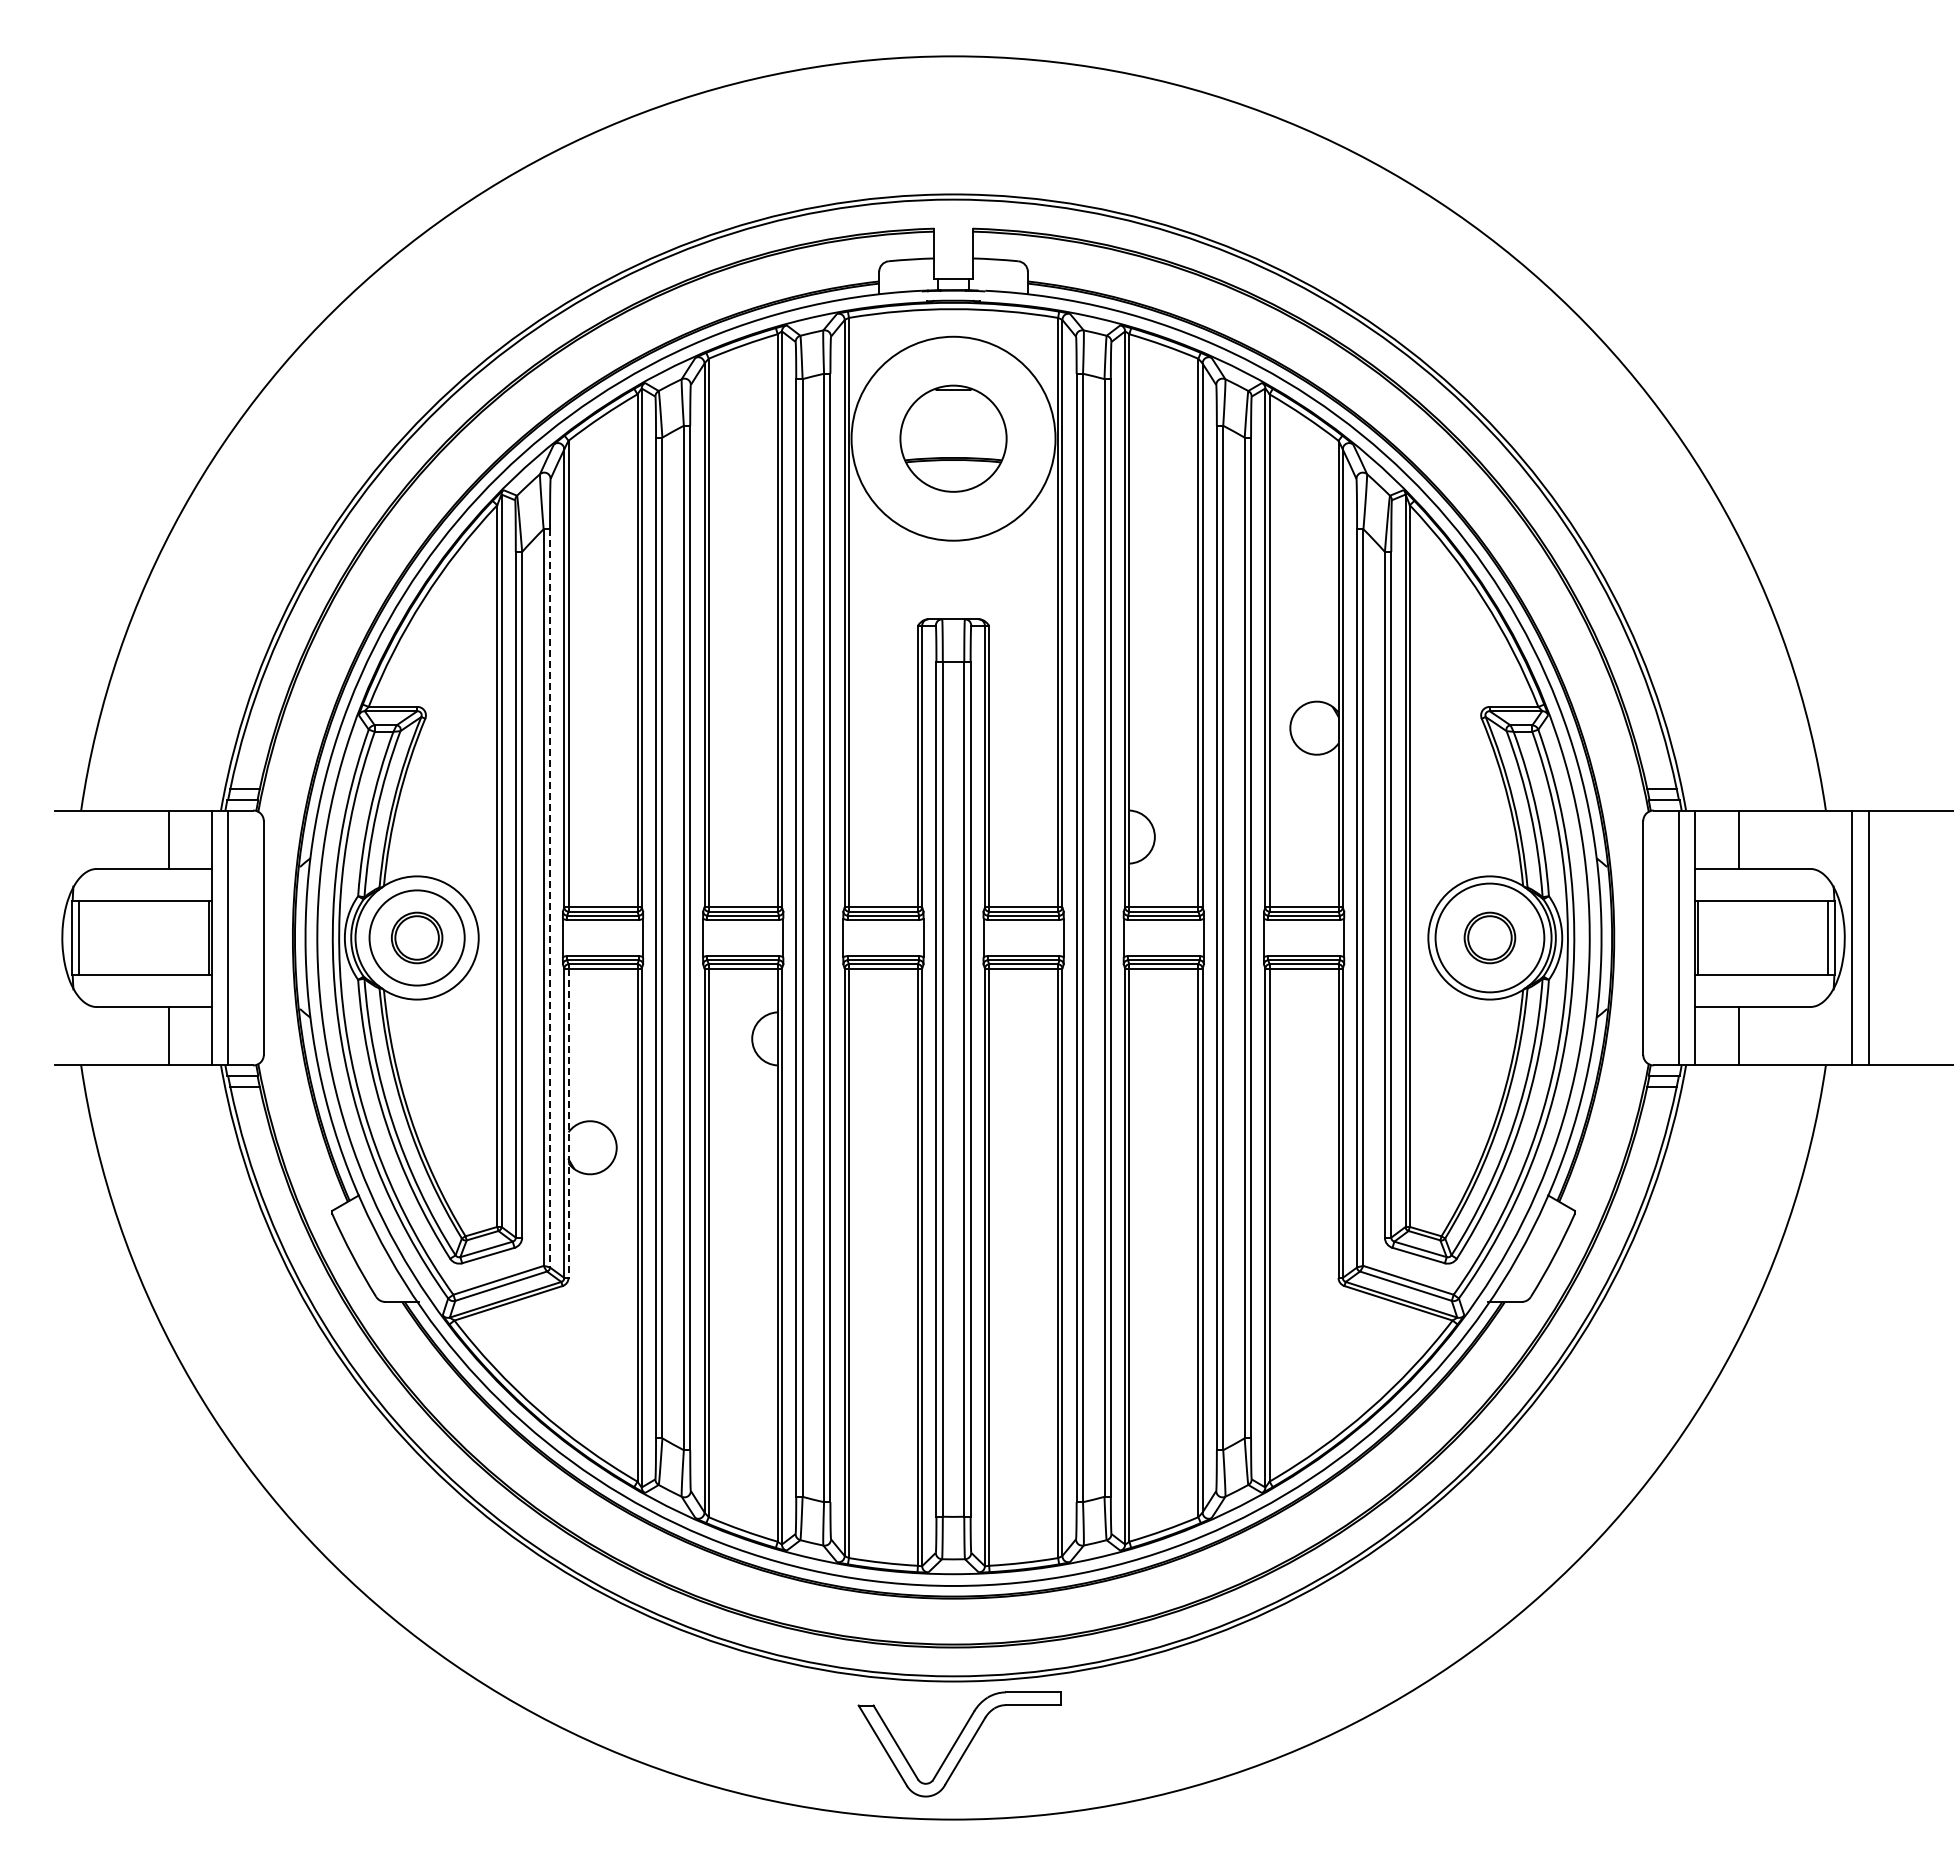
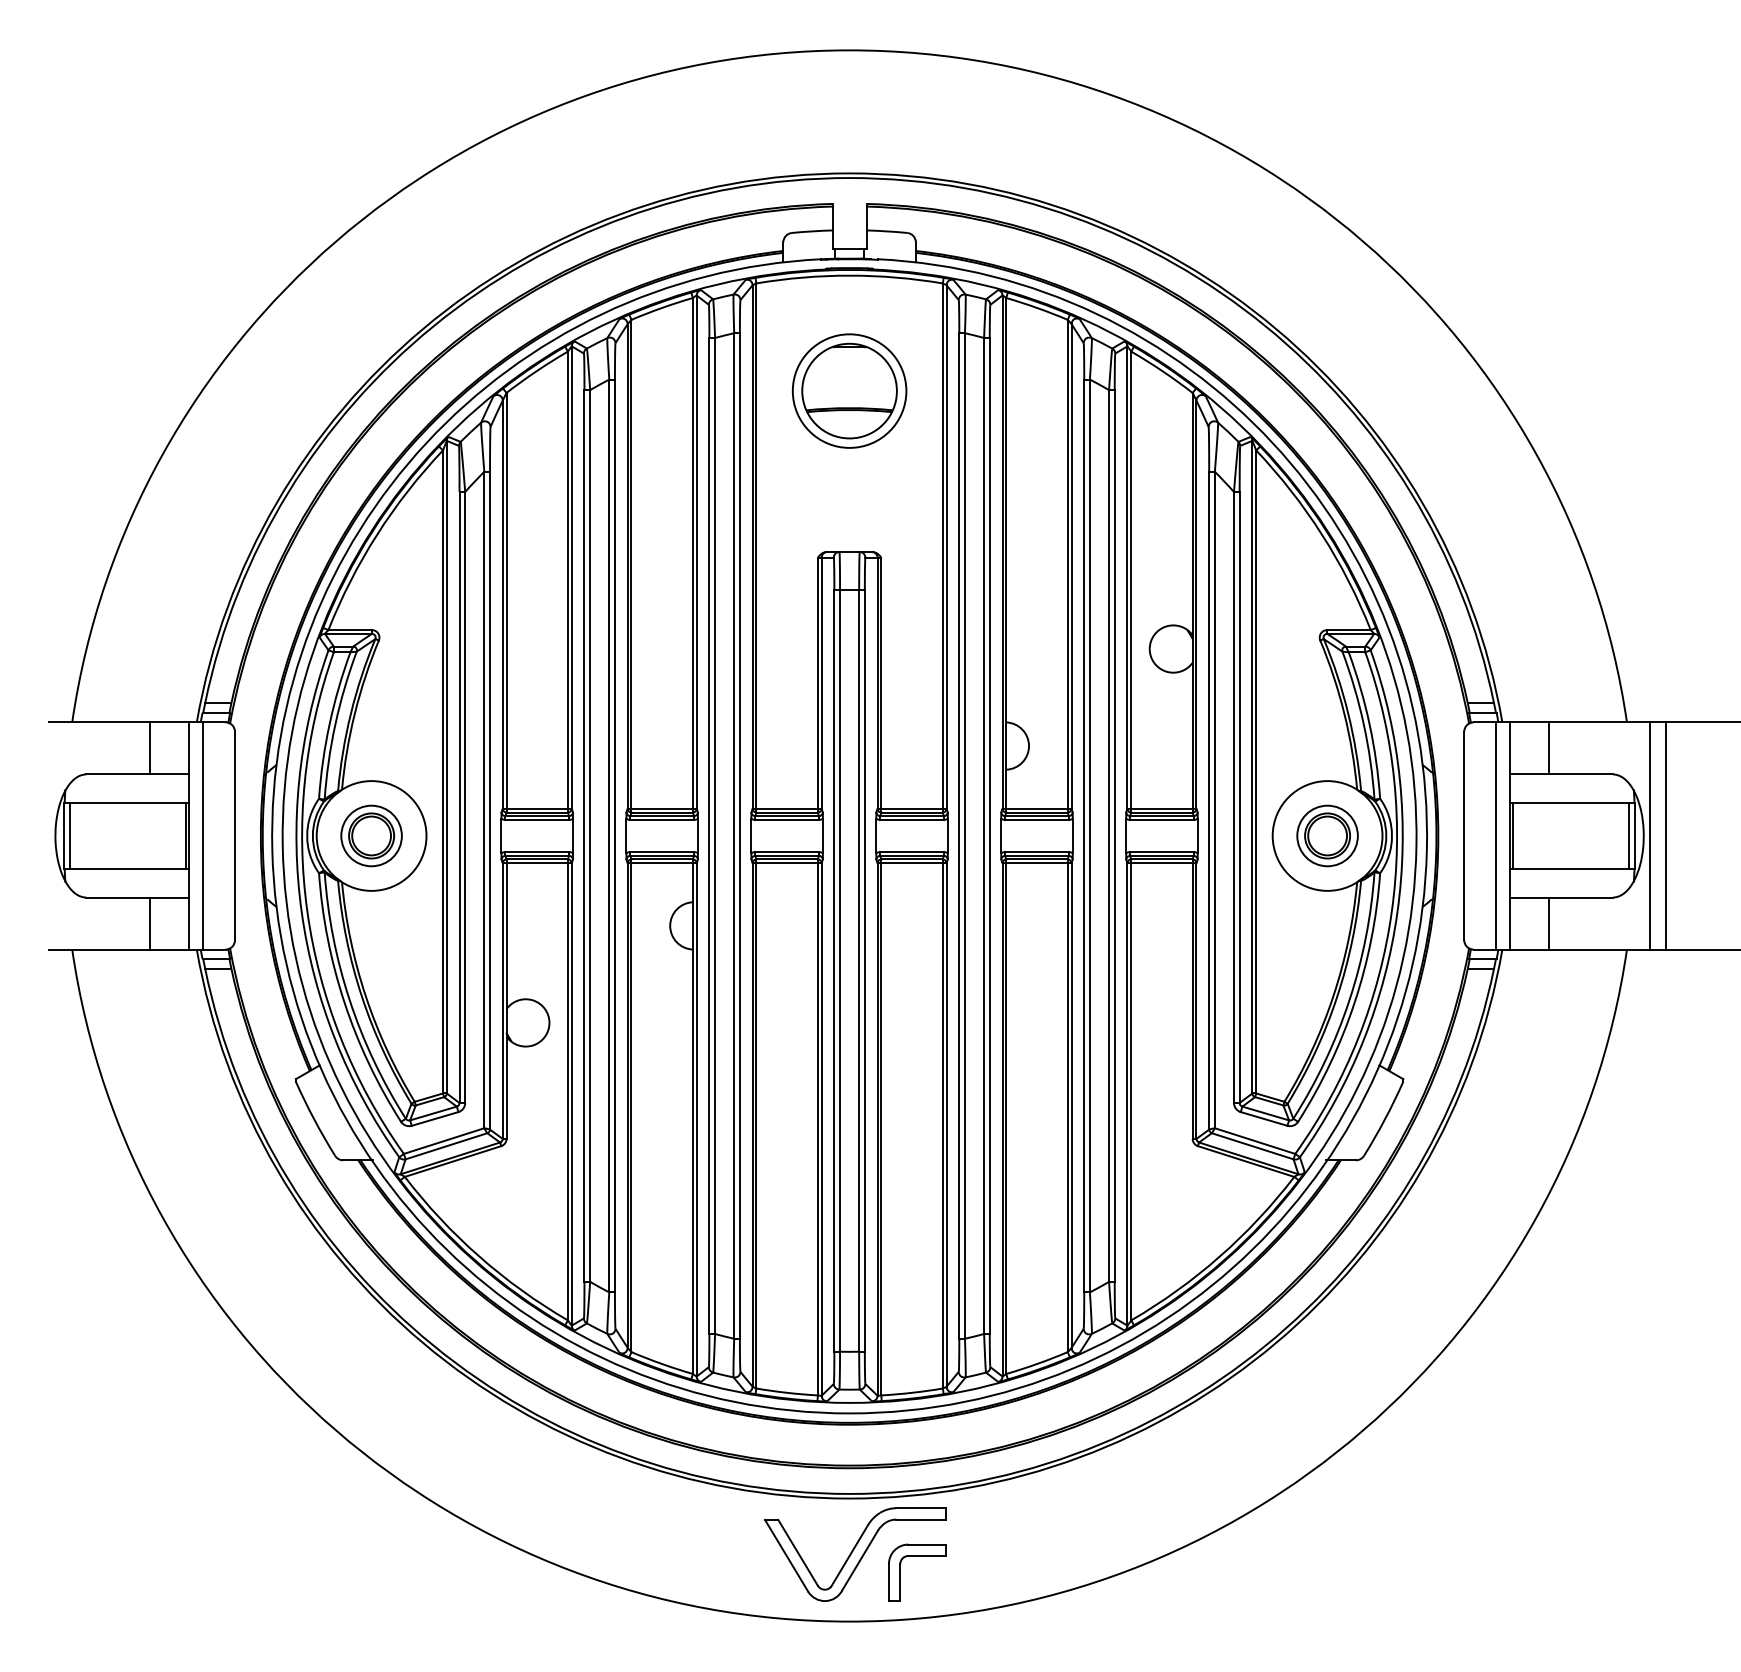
circle: (953, 438) -> (849, 390), size x0.62
line: (550, 898) -> (490, 800), dashed -> solid
circle: (417, 937) -> (371, 835), size x0.71
circle: (1489, 937) -> (1327, 835), size x0.62
line: (568, 1123) -> (506, 1001), dashed -> solid
part: (1028, 1746) -> (916, 1556), added

